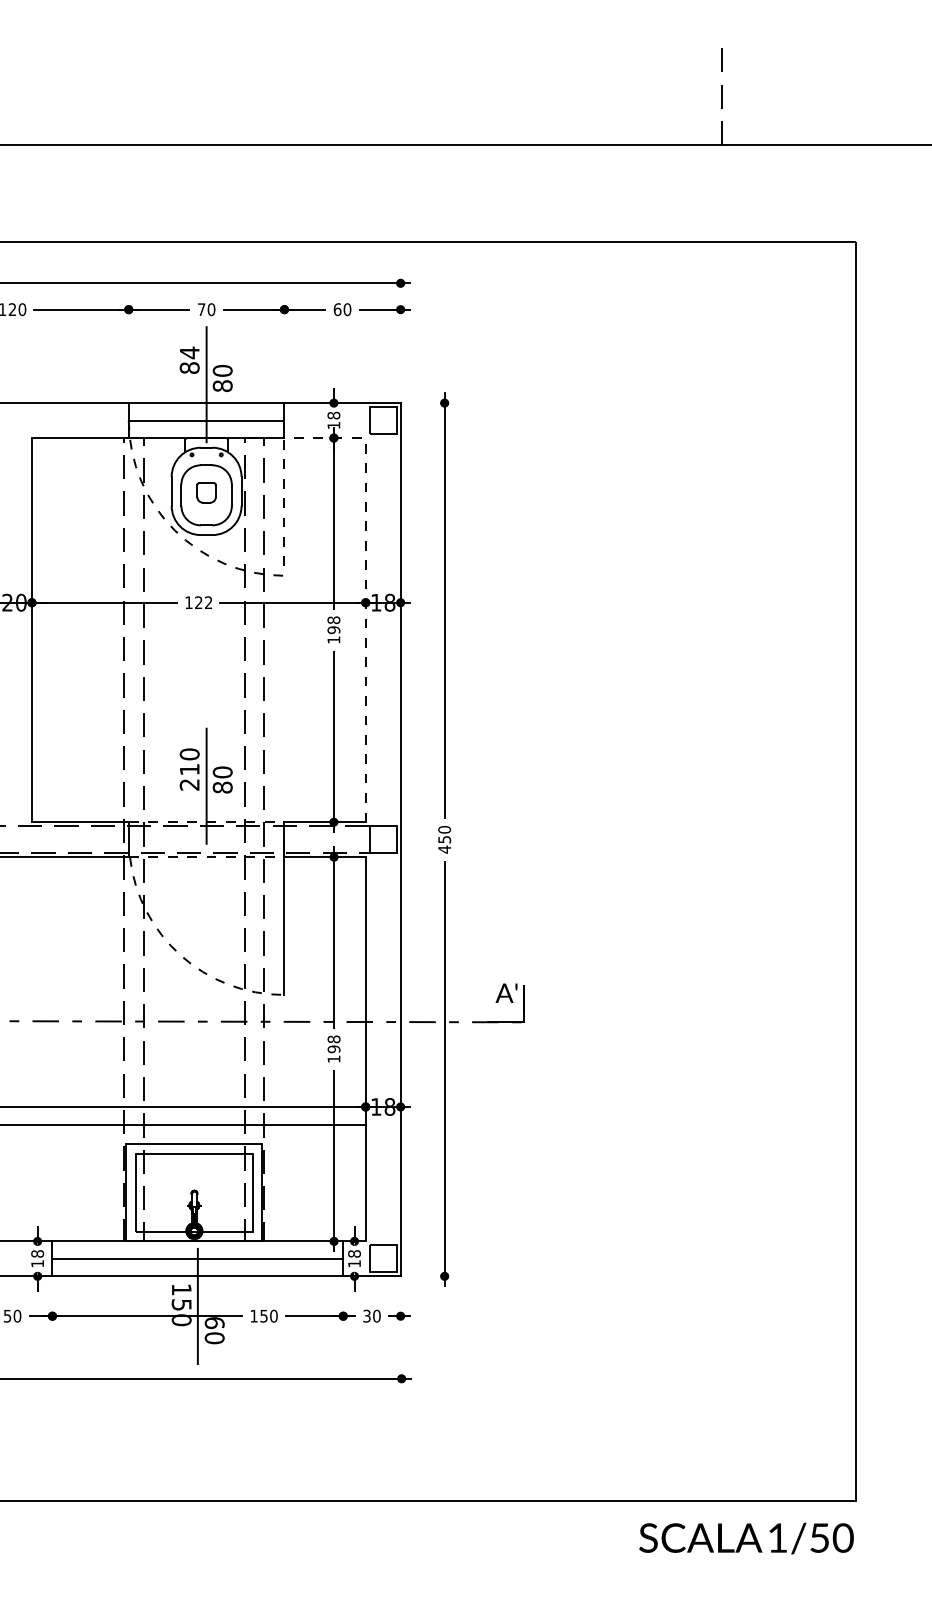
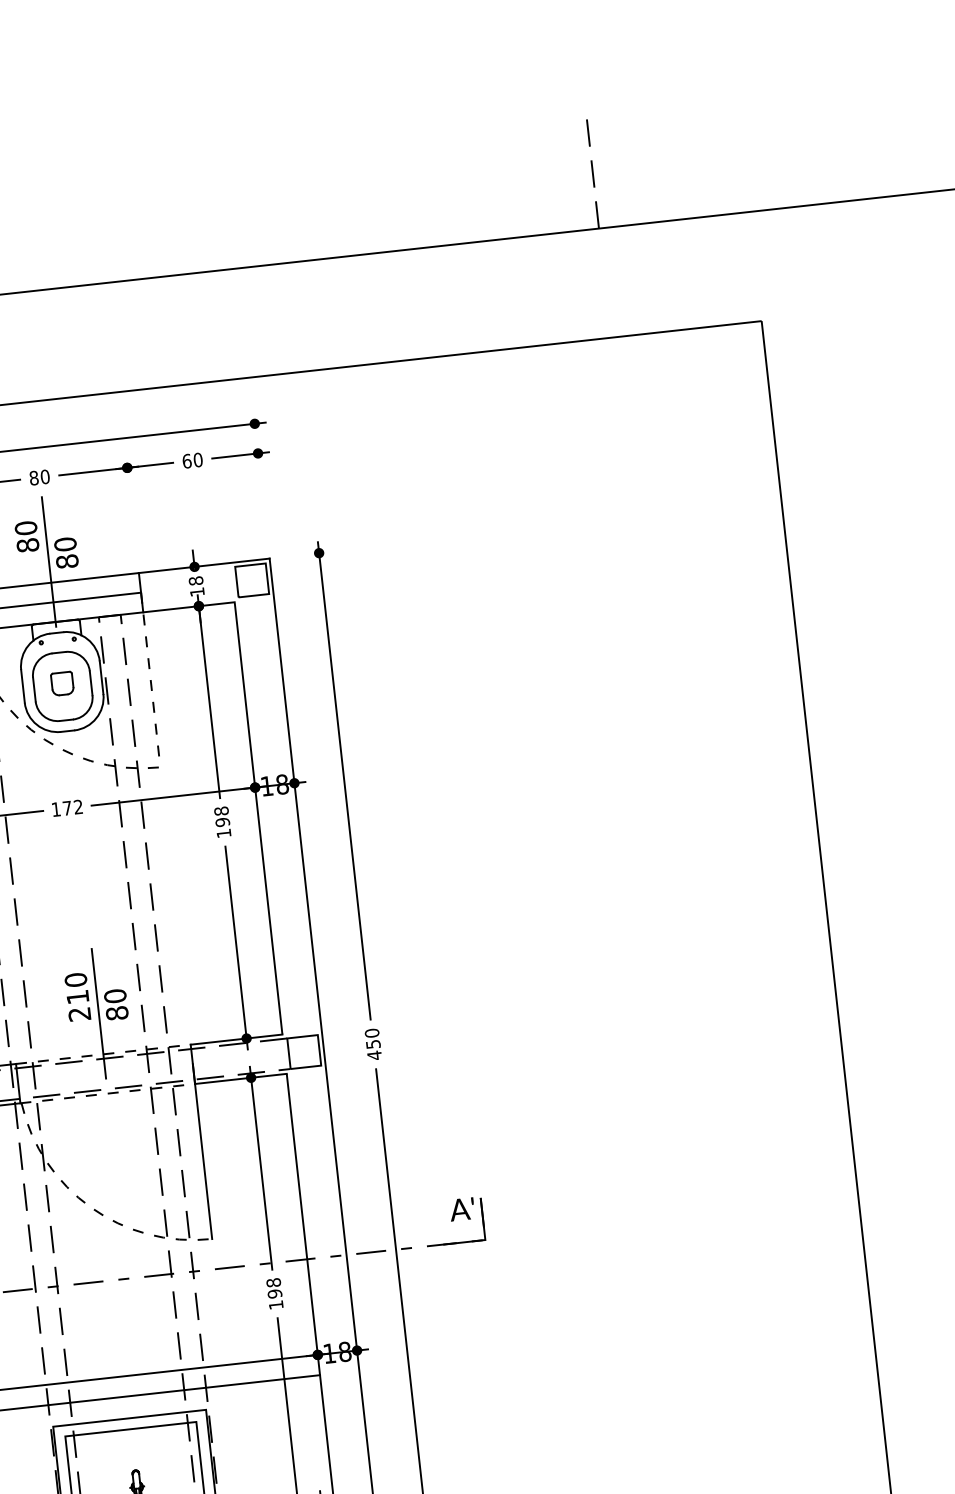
text: (201, 309) -> (33, 478), 70 -> 80
text: (189, 352) -> (25, 527), 84 -> 80
line: (365, 588) -> (253, 771), dashed -> solid
text: (198, 602) -> (66, 808), 122 -> 172

